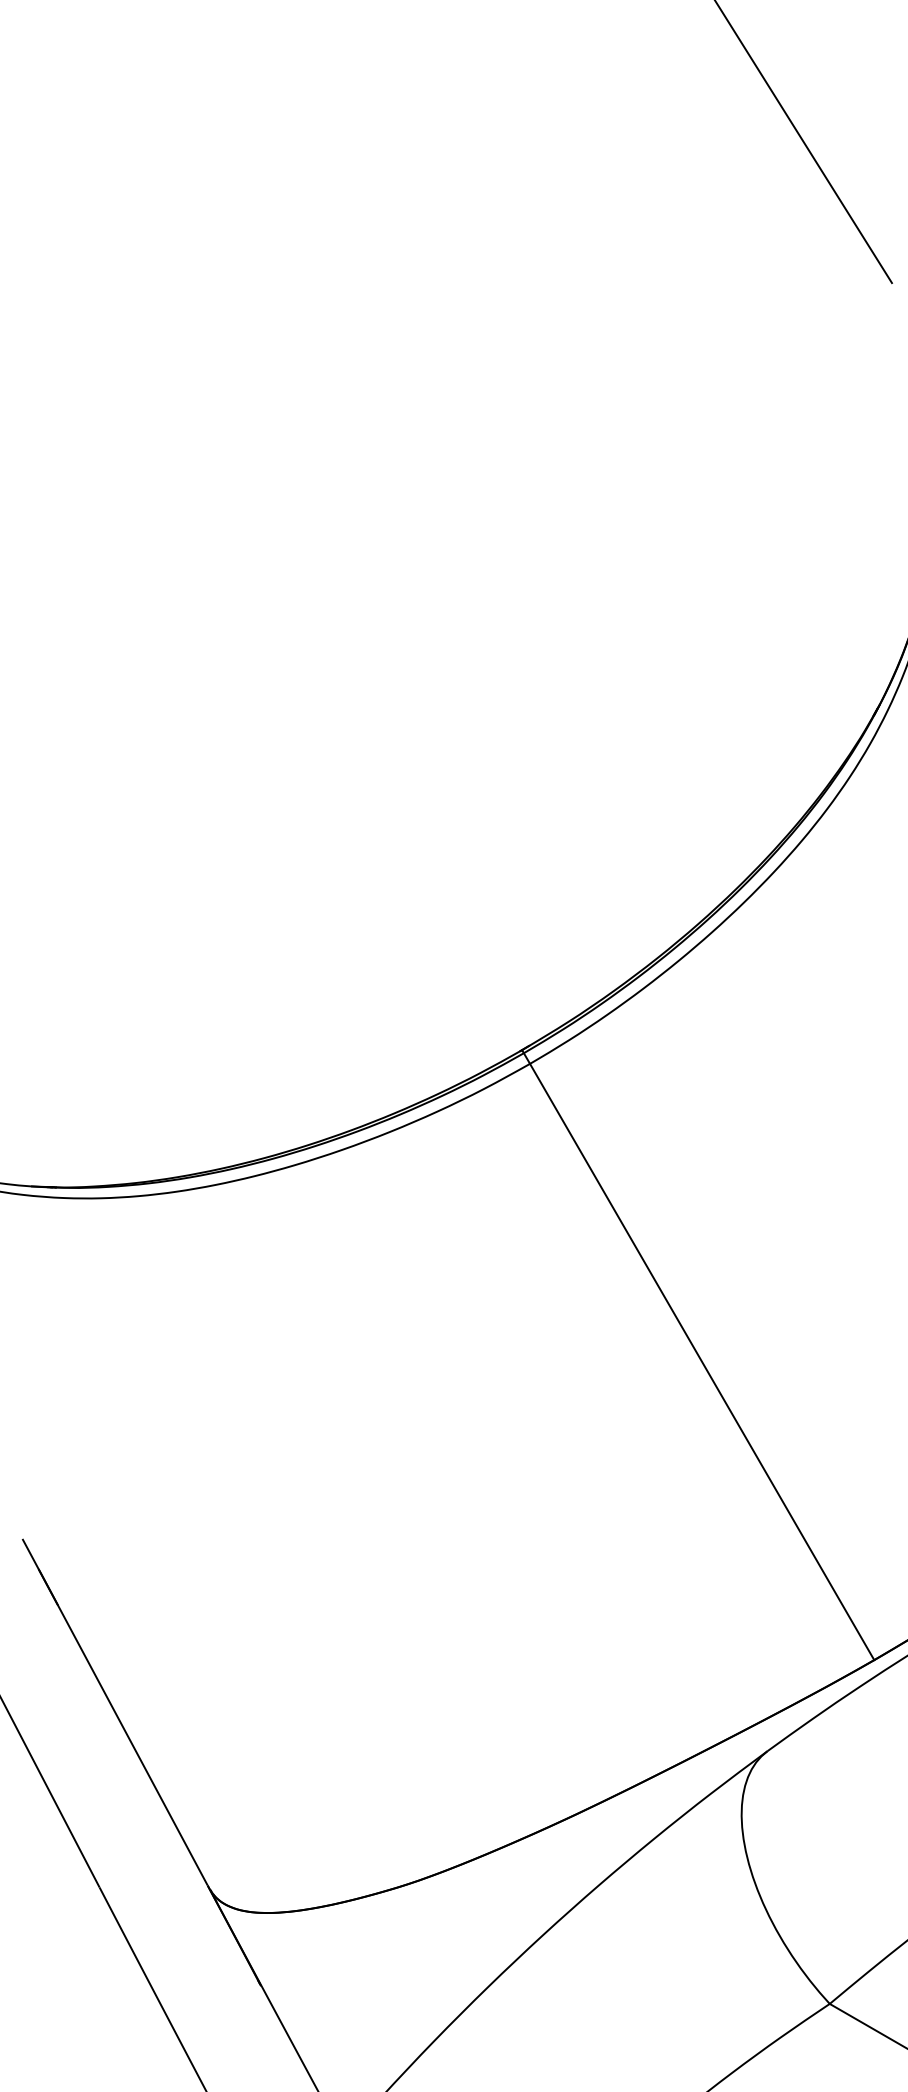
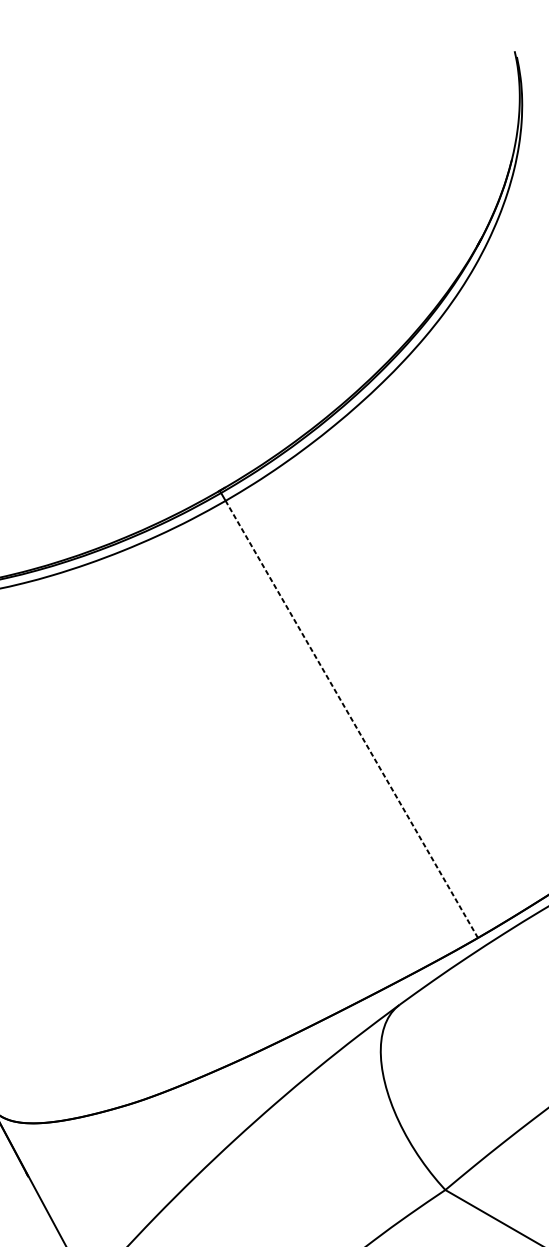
line: (701, 1361) -> (351, 719), solid -> dashed

